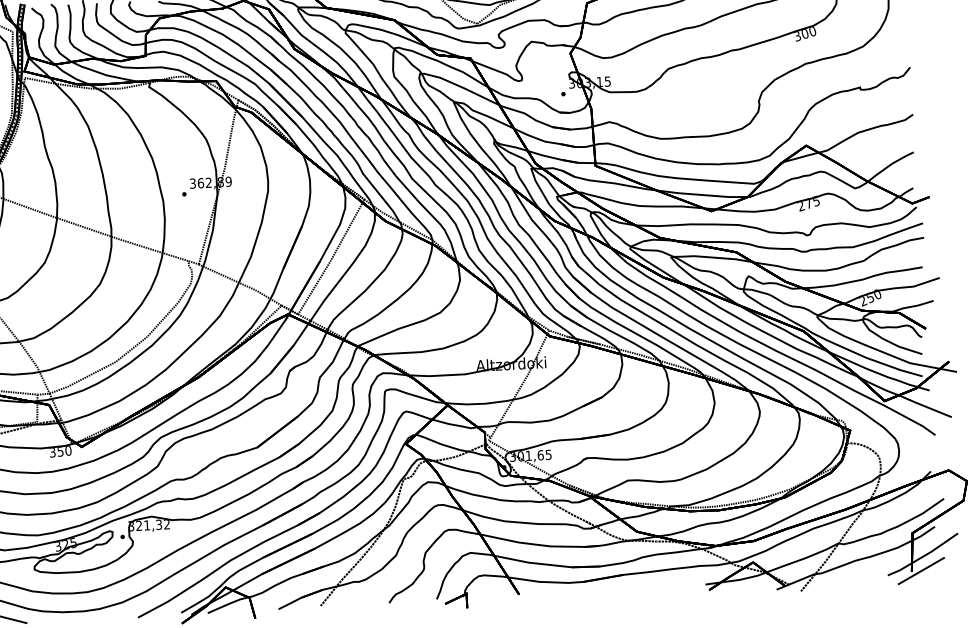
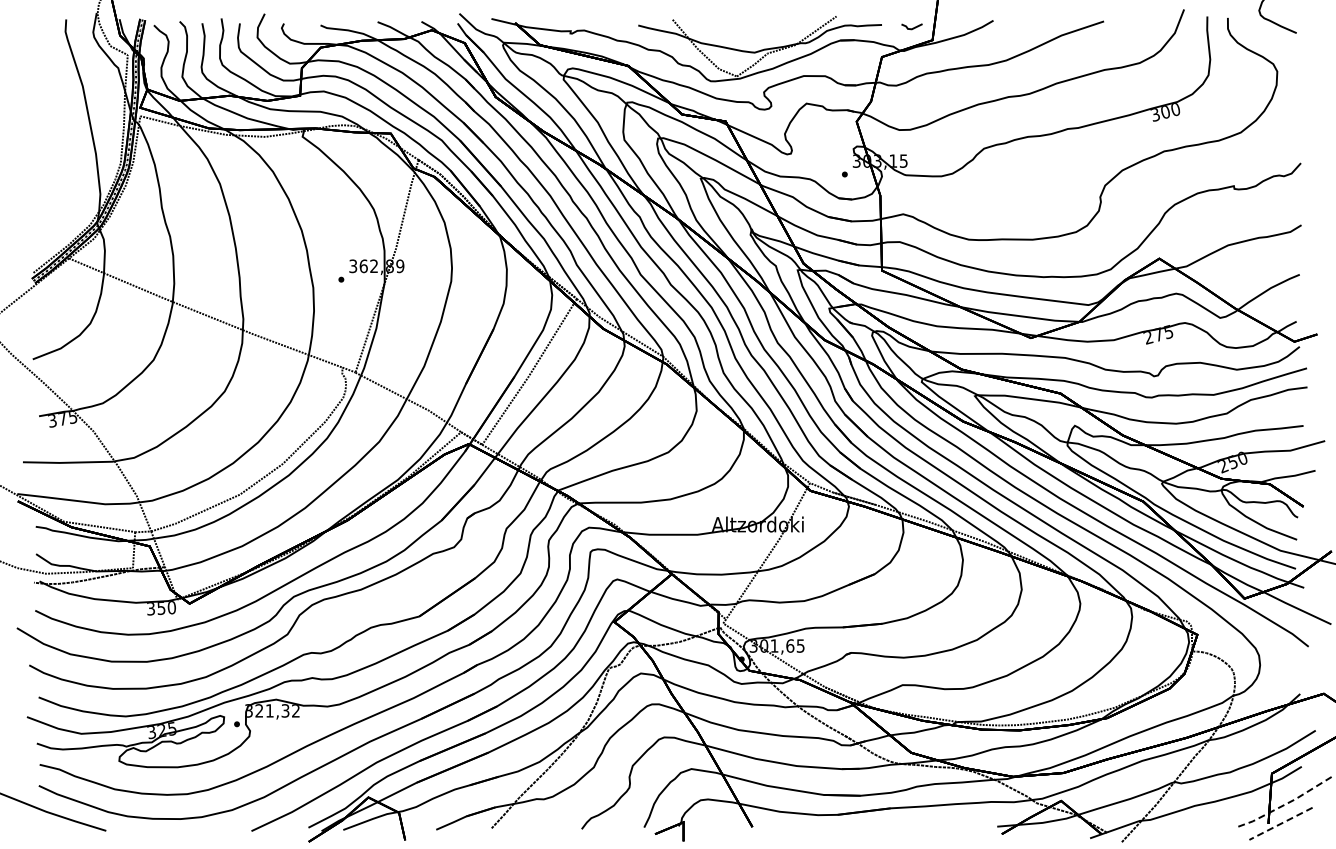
line: (923, 556) -> (1284, 804), solid -> dashed
line: (921, 571) -> (1280, 824), solid -> dashed

